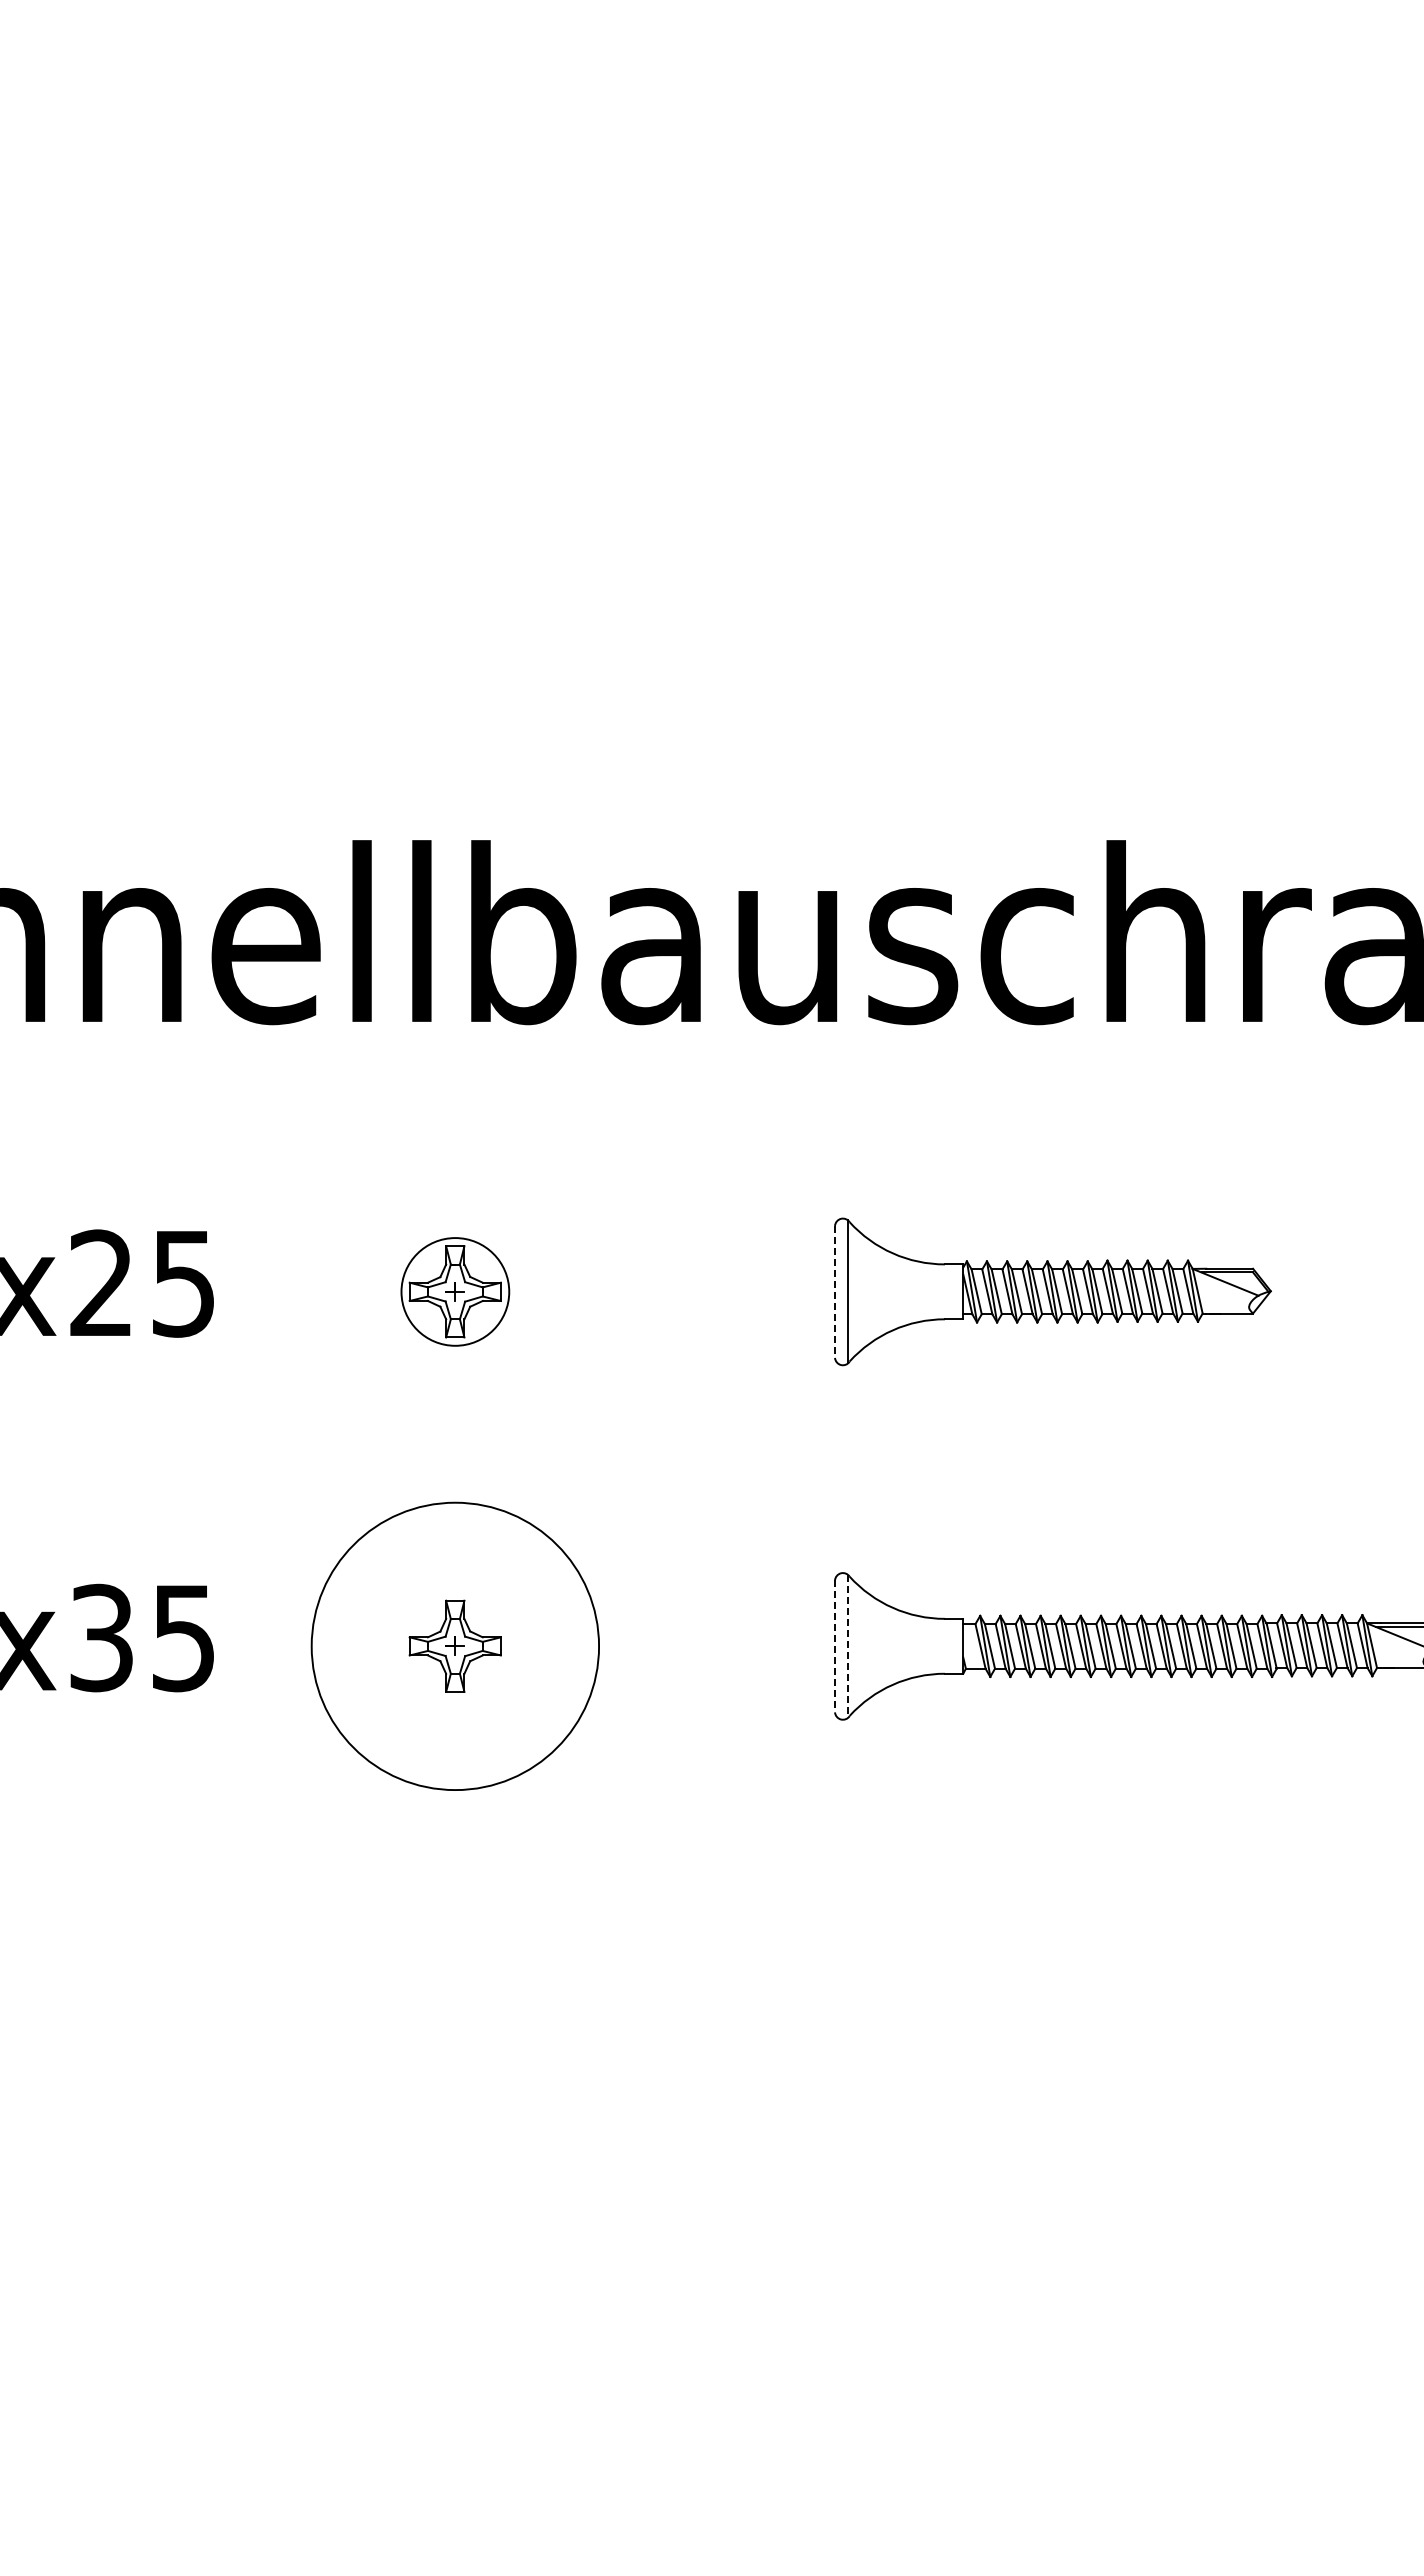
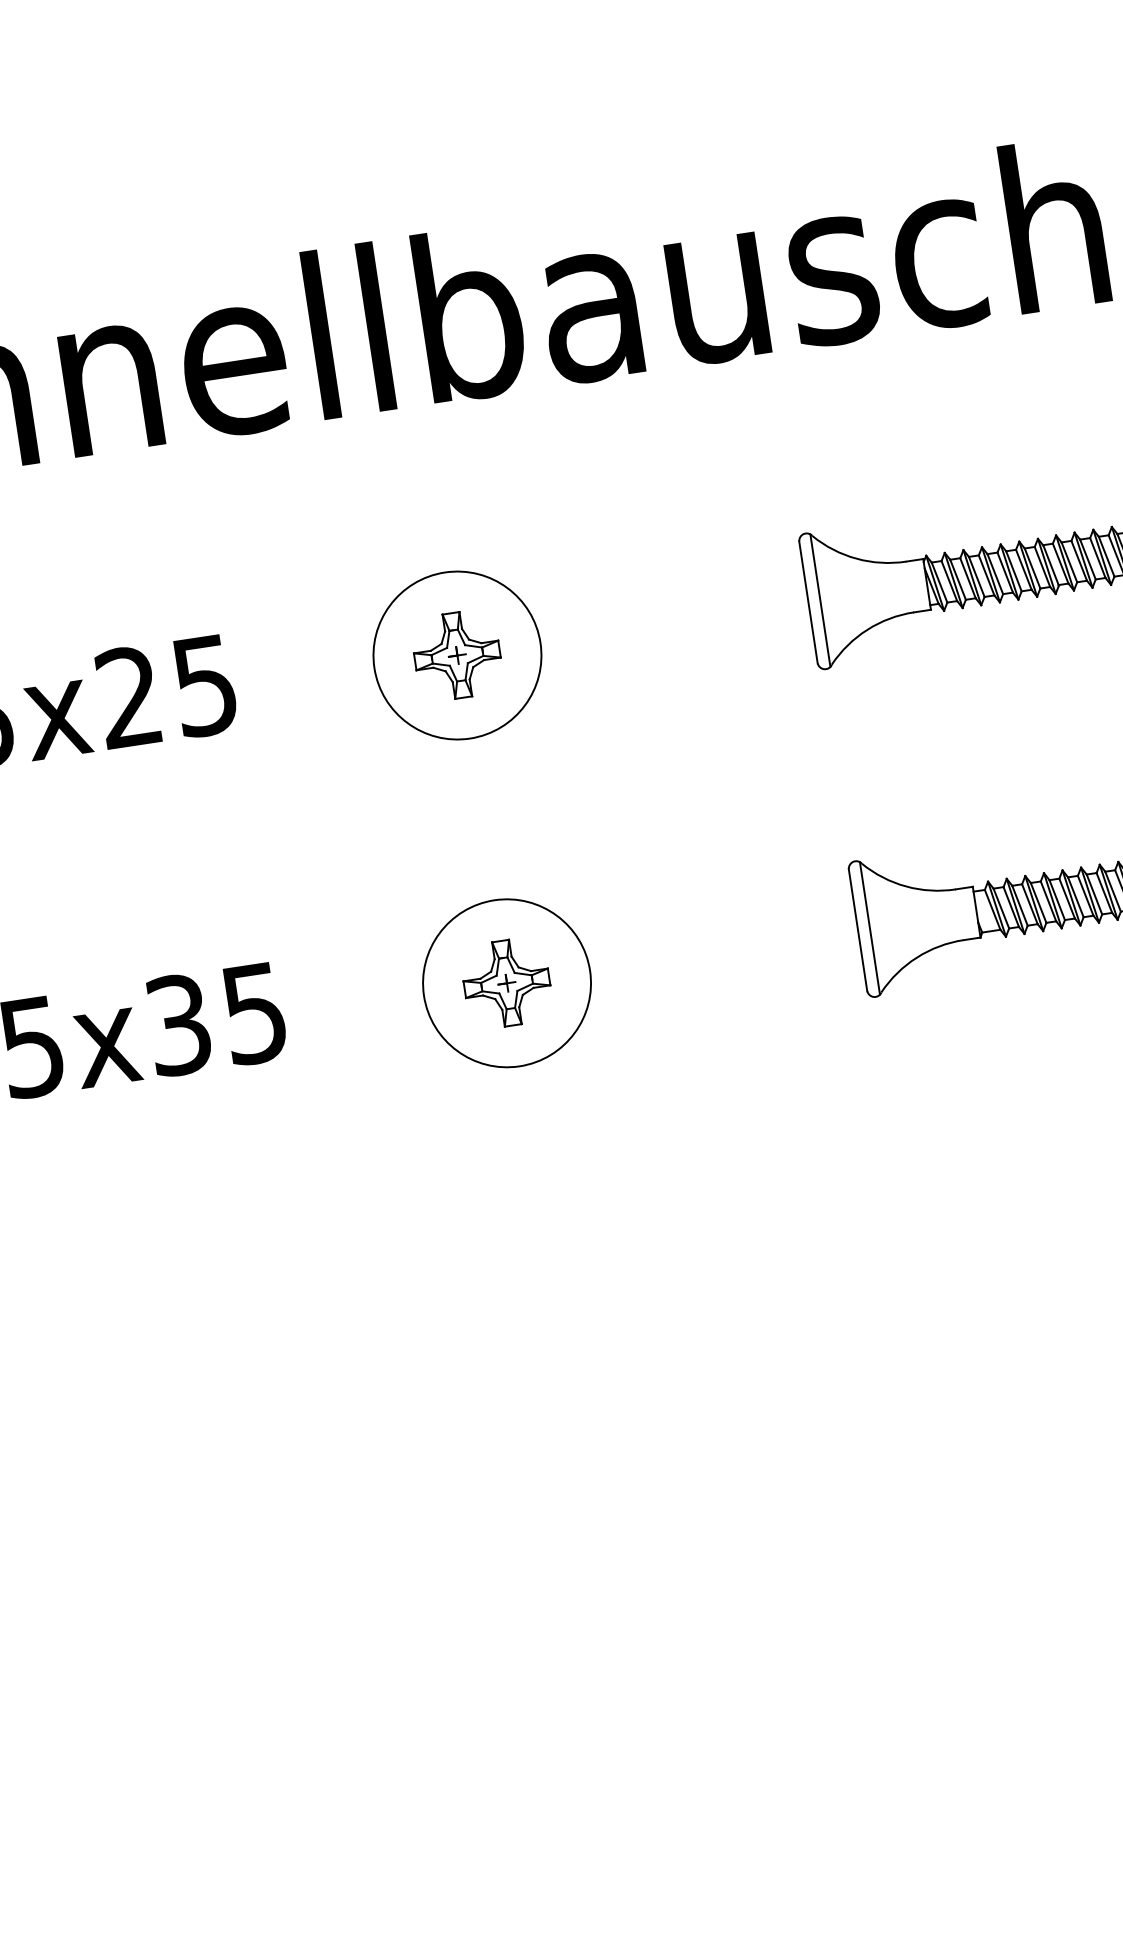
circle: (455, 1291) -> (457, 655), size x1.67
line: (834, 1291) -> (807, 602), dashed -> solid
circle: (455, 1646) -> (507, 983), size x0.62
line: (834, 1646) -> (857, 930), dashed -> solid
line: (847, 1646) -> (869, 928), dashed -> solid

